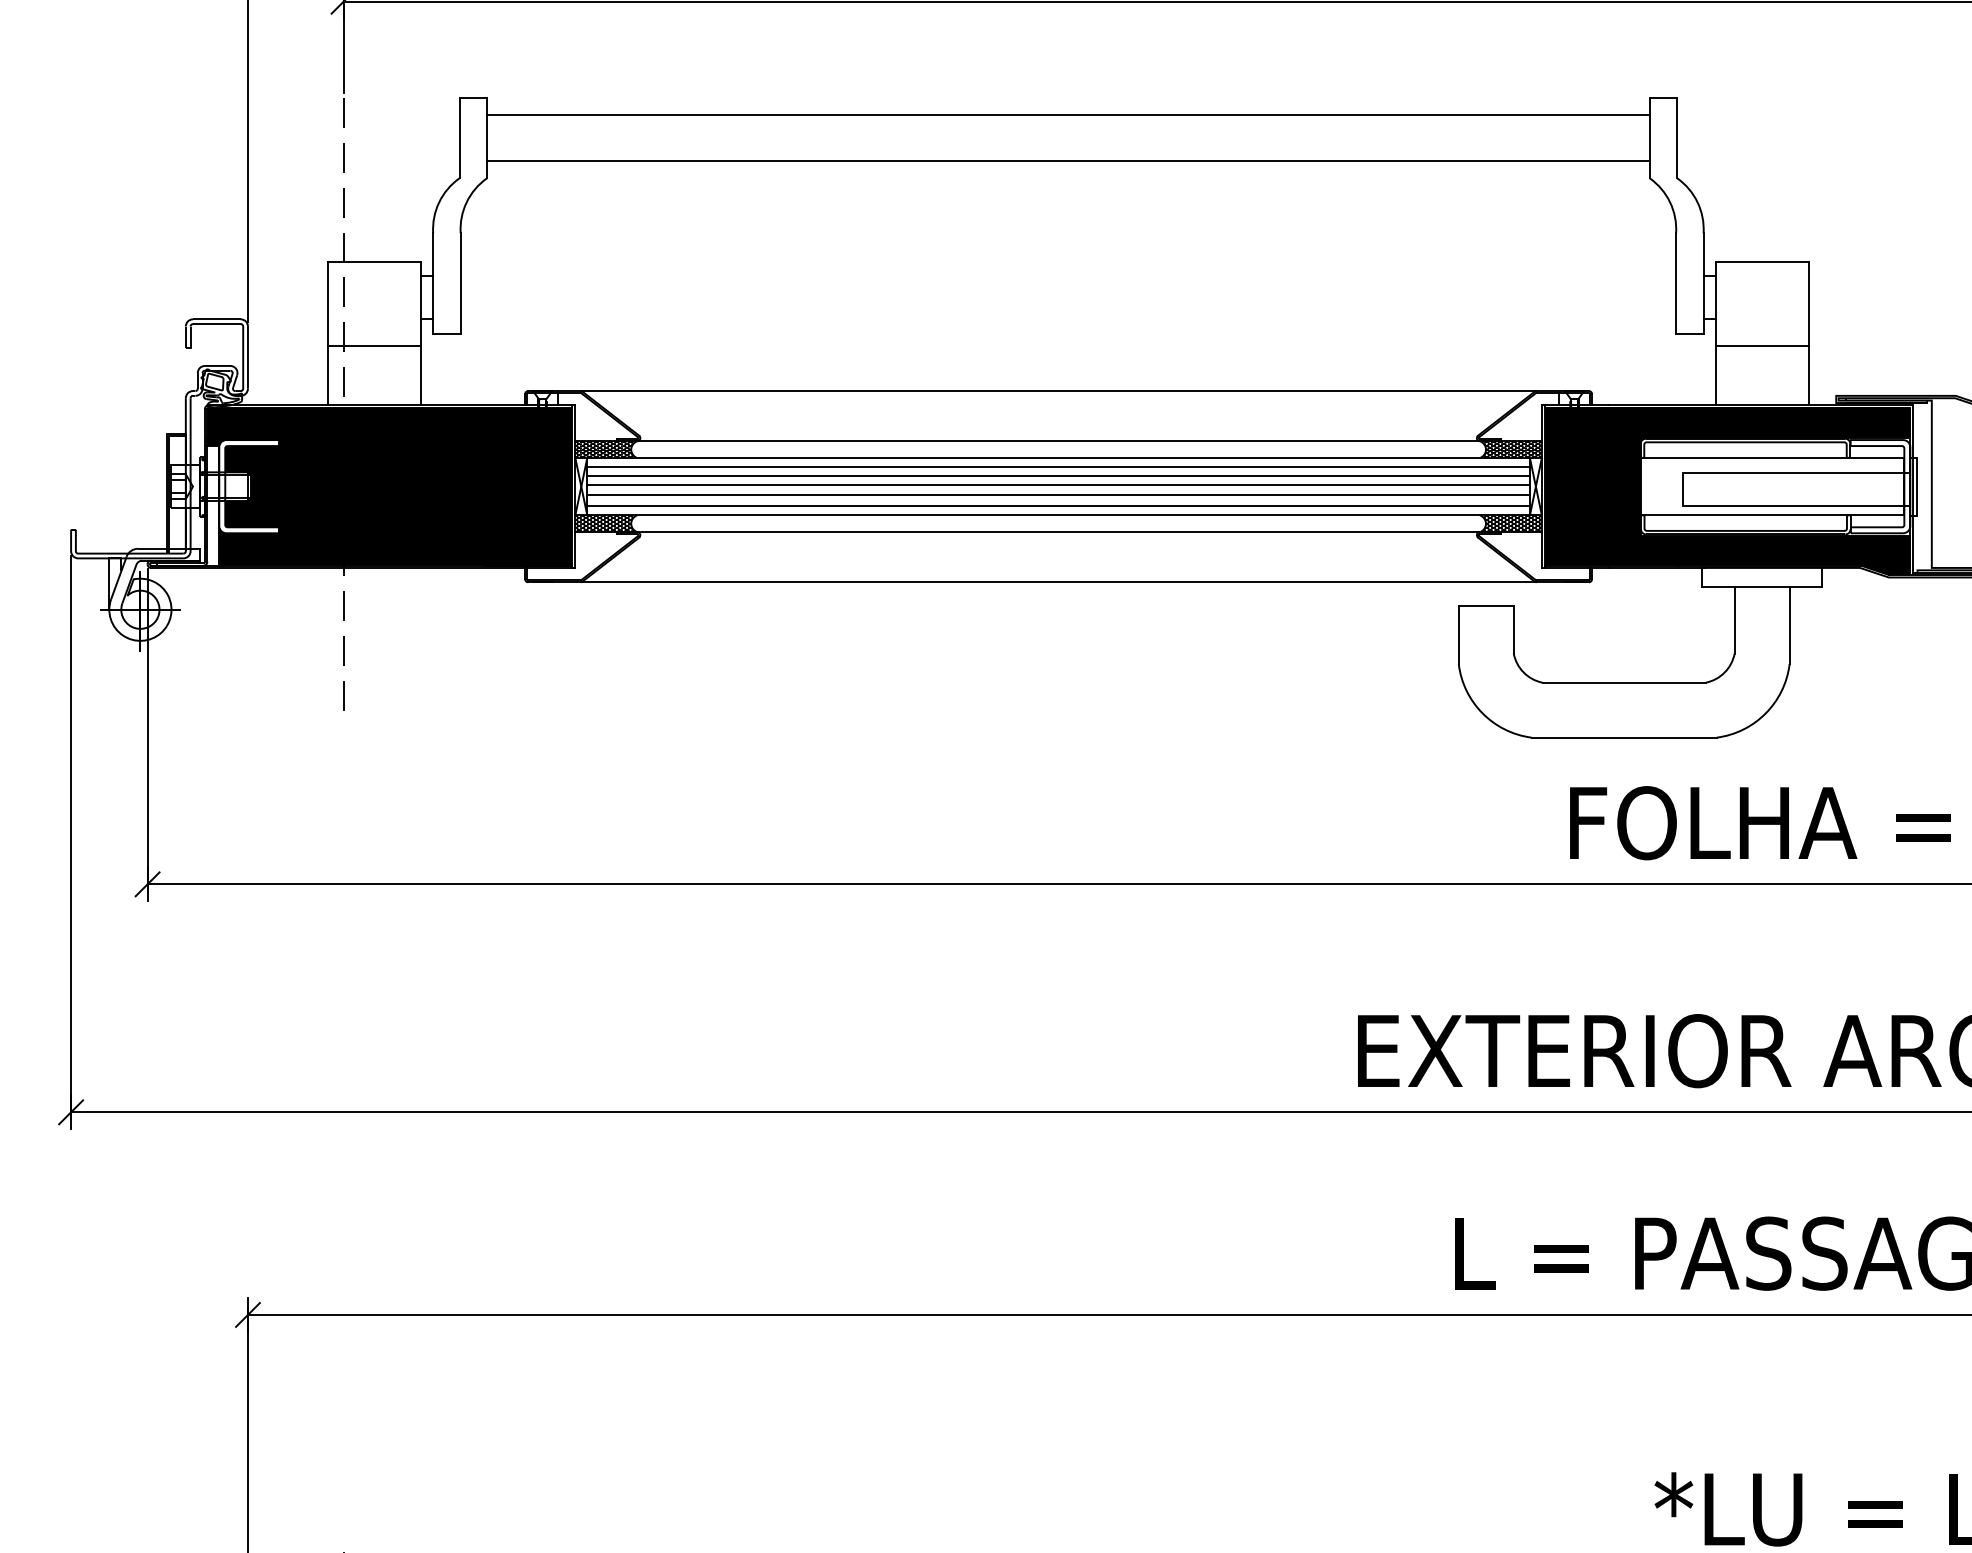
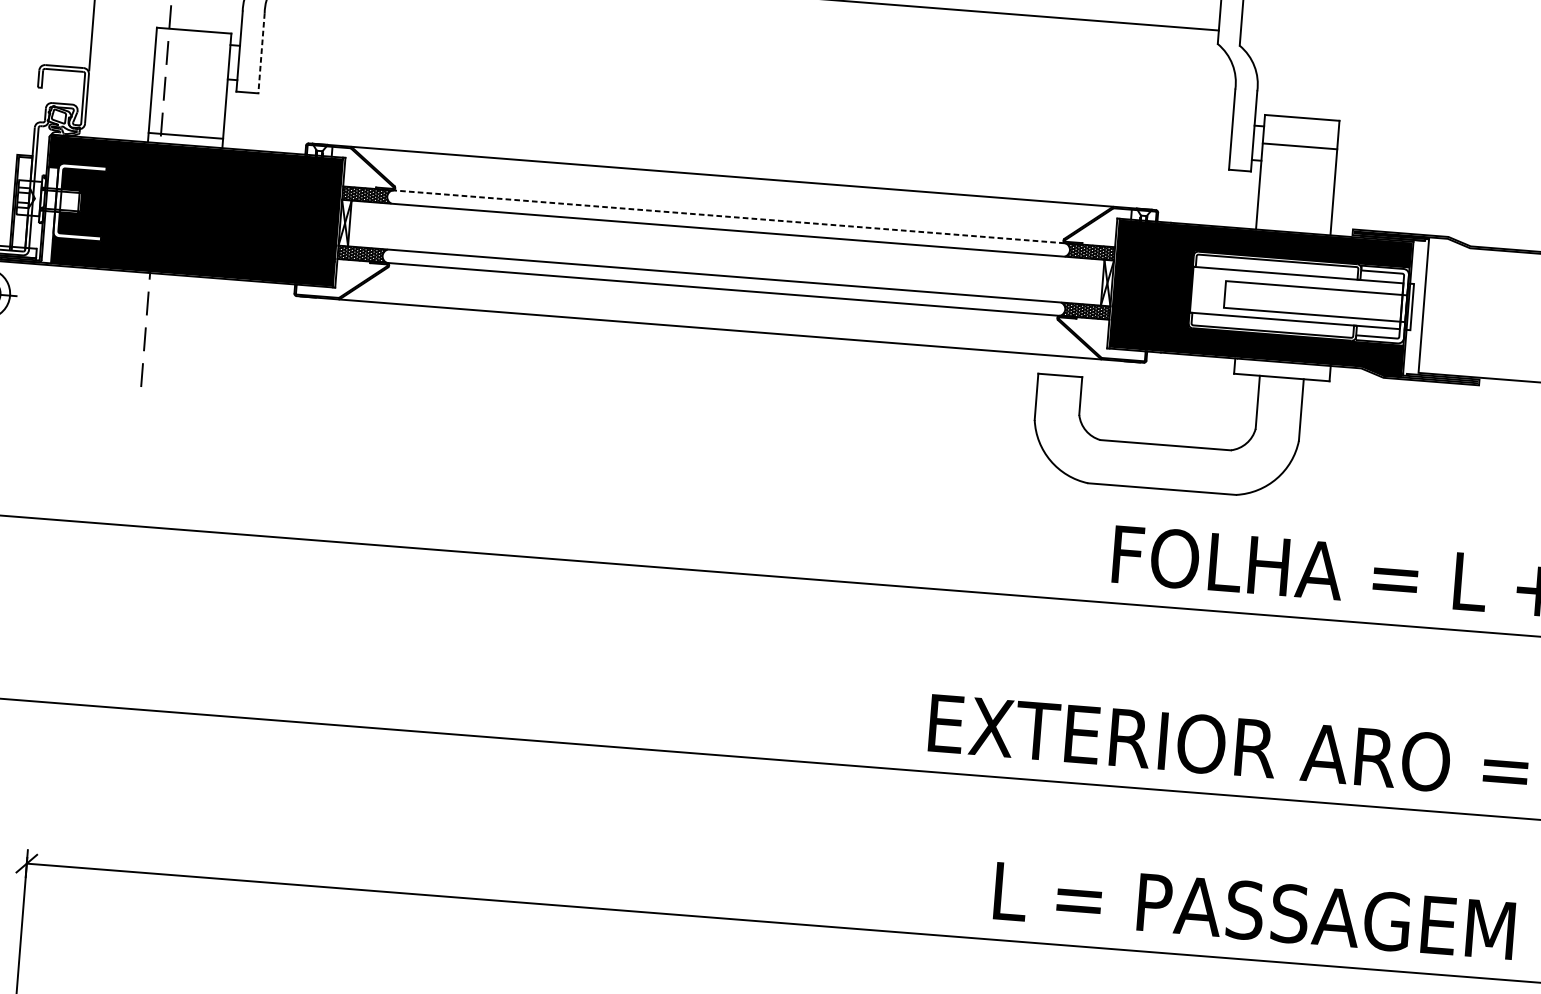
line: (460, 284) -> (261, 54), solid -> dashed
line: (374, 345) -> (185, 135), moved
line: (1761, 345) -> (1299, 146), moved
line: (1058, 441) -> (729, 217), solid -> dashed
line: (1058, 467) -> (727, 237), removed
line: (1058, 476) -> (726, 244), removed
line: (1058, 485) -> (726, 252), removed
line: (1058, 494) -> (725, 259), removed
line: (1058, 506) -> (724, 268), removed

